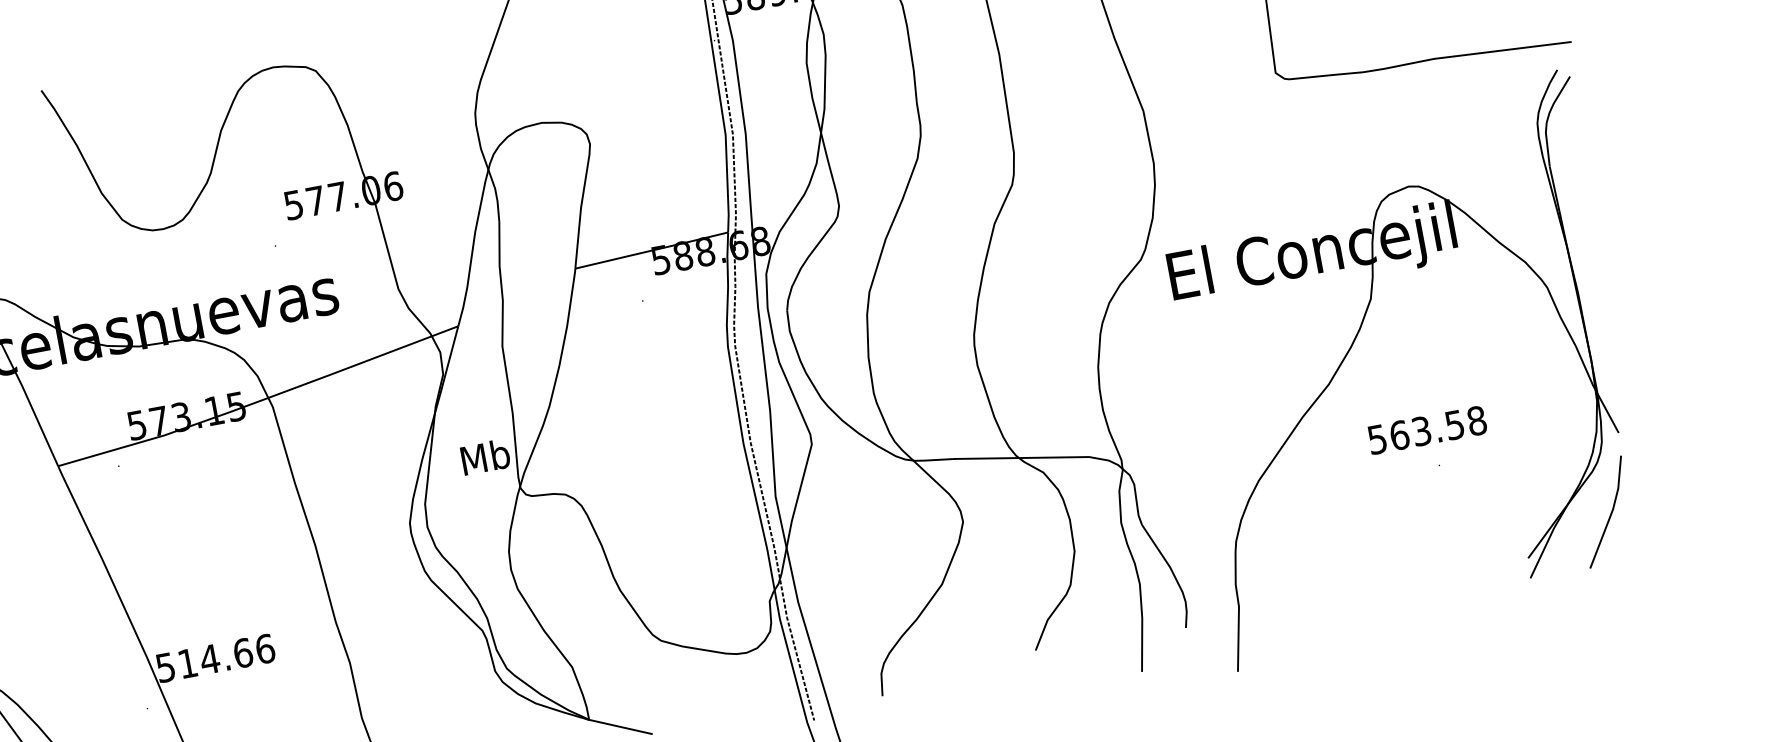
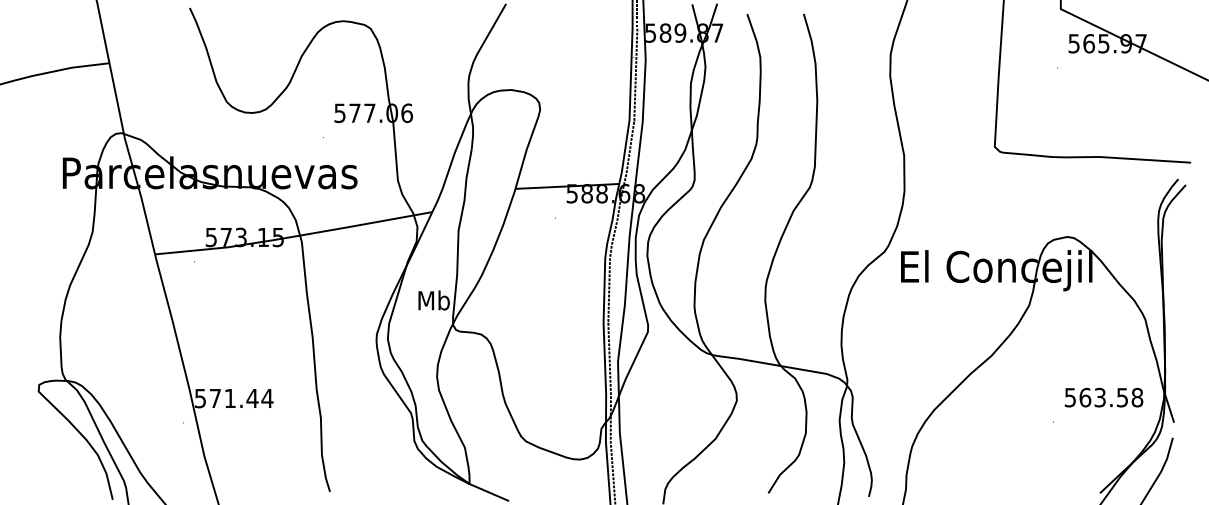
text: (1426, 430) -> (1103, 397), moved
text: (226, 656) -> (241, 398), 514.66 -> 571.44

